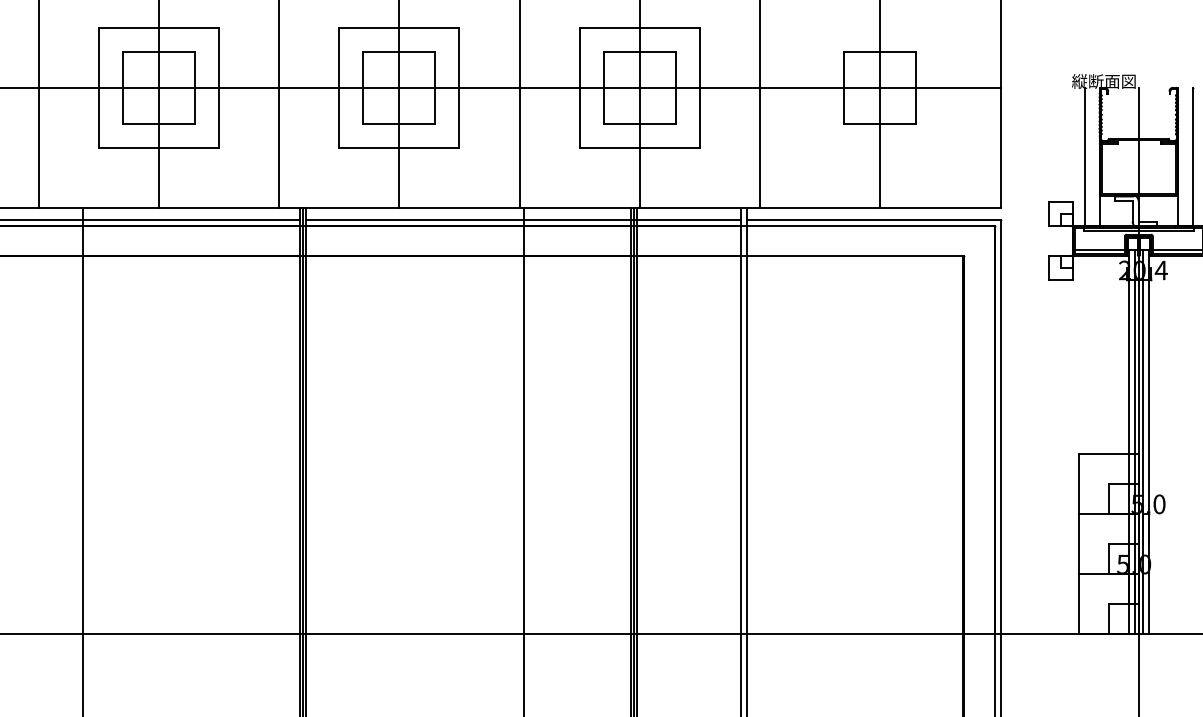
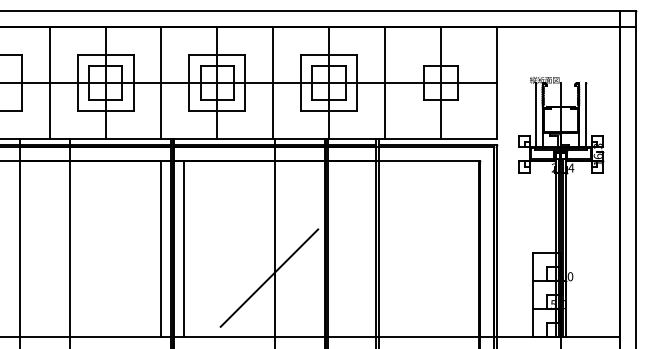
line: (279, 445) -> (161, 249), added
line: (326, 445) -> (183, 249), added
line: (511, 506) -> (269, 277), added

